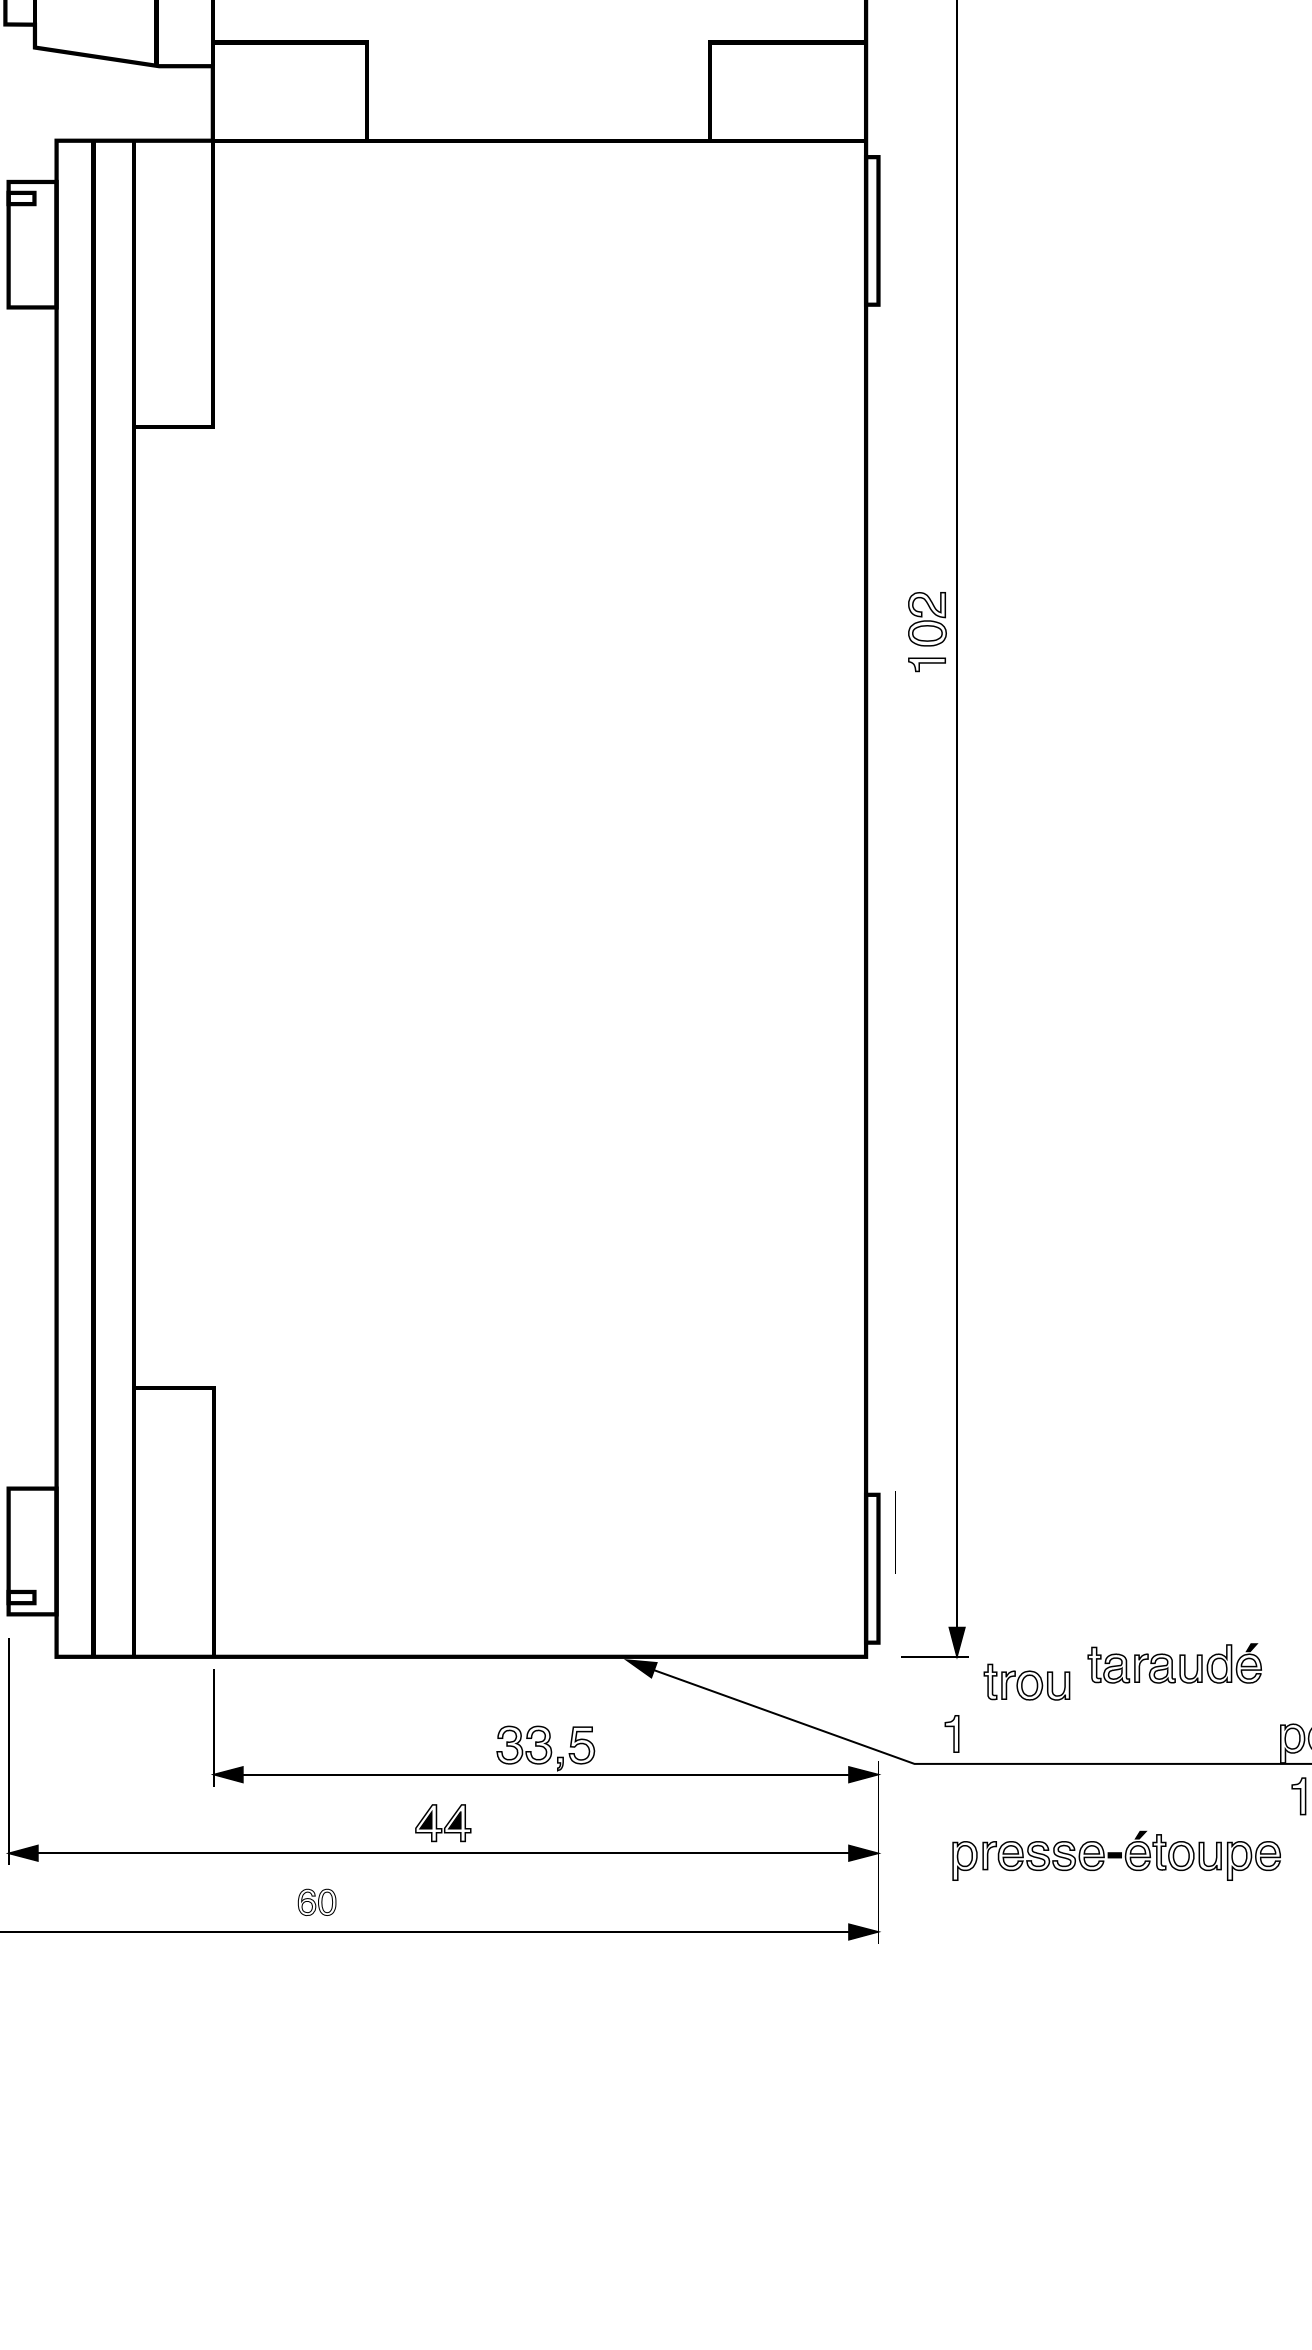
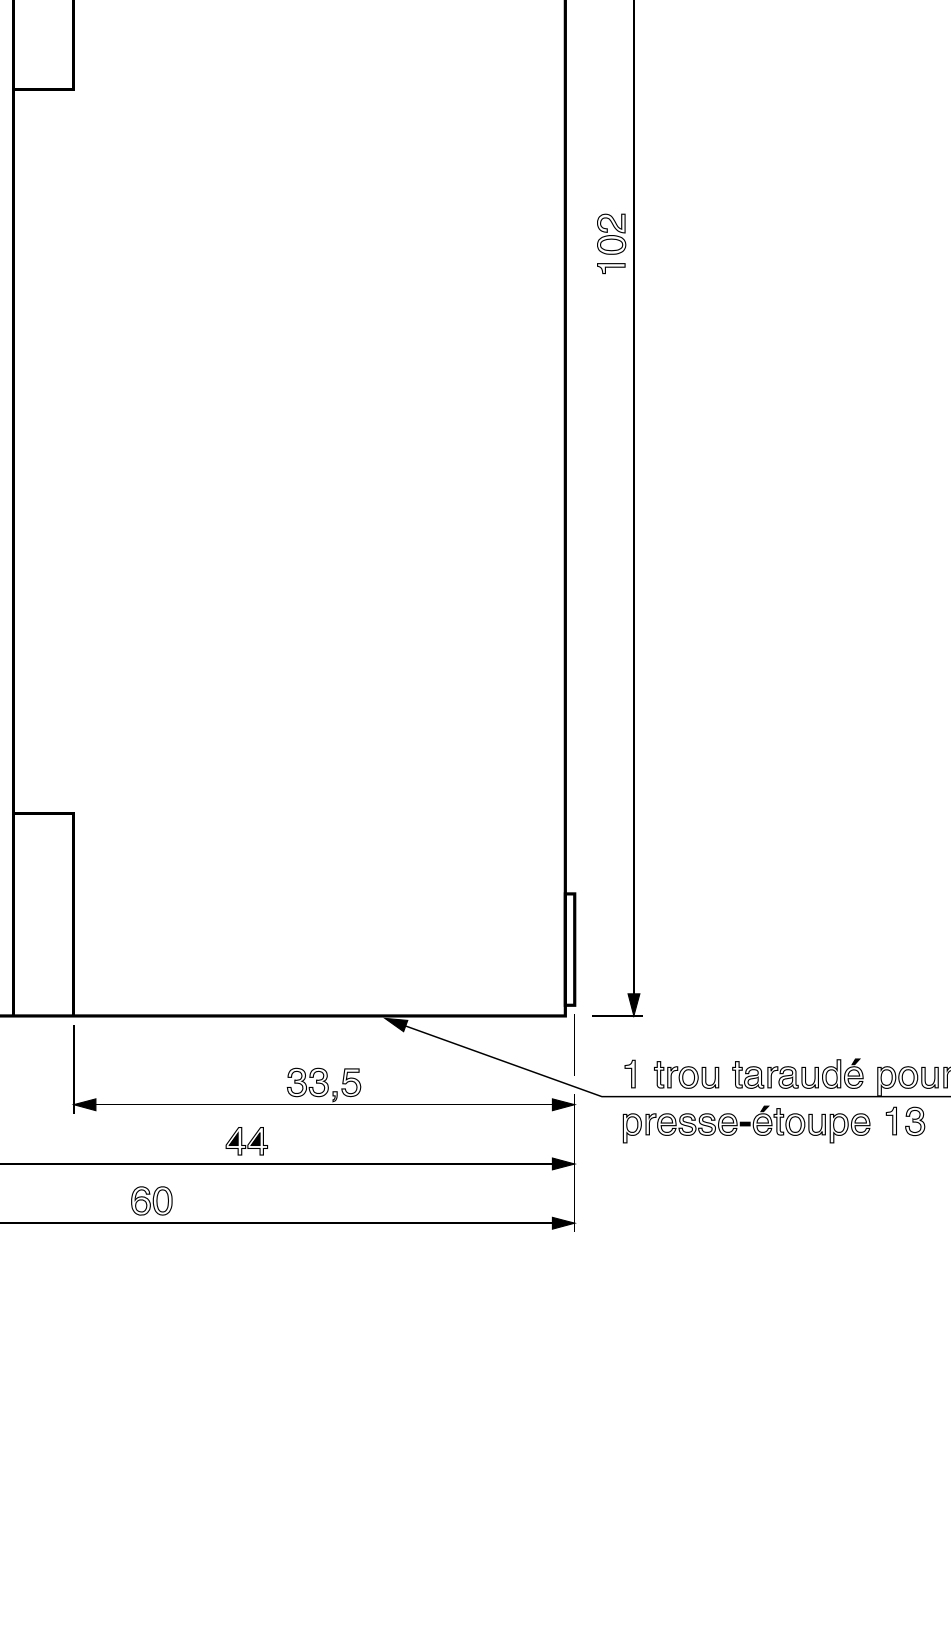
line: (895, 1532) -> (574, 1045), moved
part: (1174, 1663) -> (797, 1073), moved
part: (1026, 1681) -> (686, 1074), moved
part: (1116, 1855) -> (746, 1124), moved
part: (316, 1902) -> (151, 1201), size x1.43

